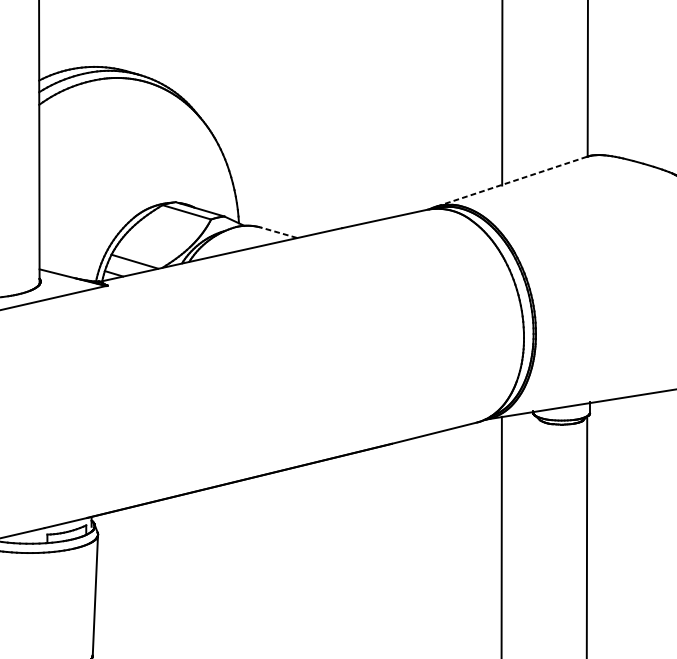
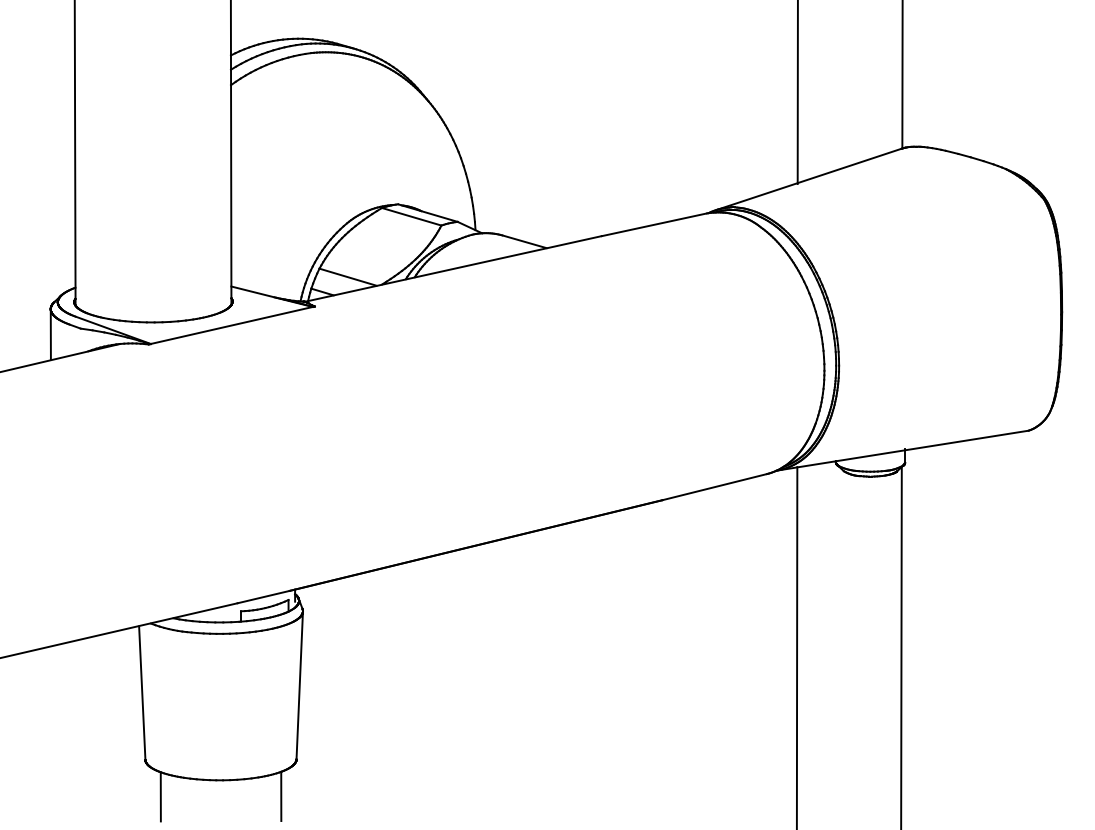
line: (511, 181) -> (809, 179), dashed -> solid
line: (279, 232) -> (524, 241), dashed -> solid

